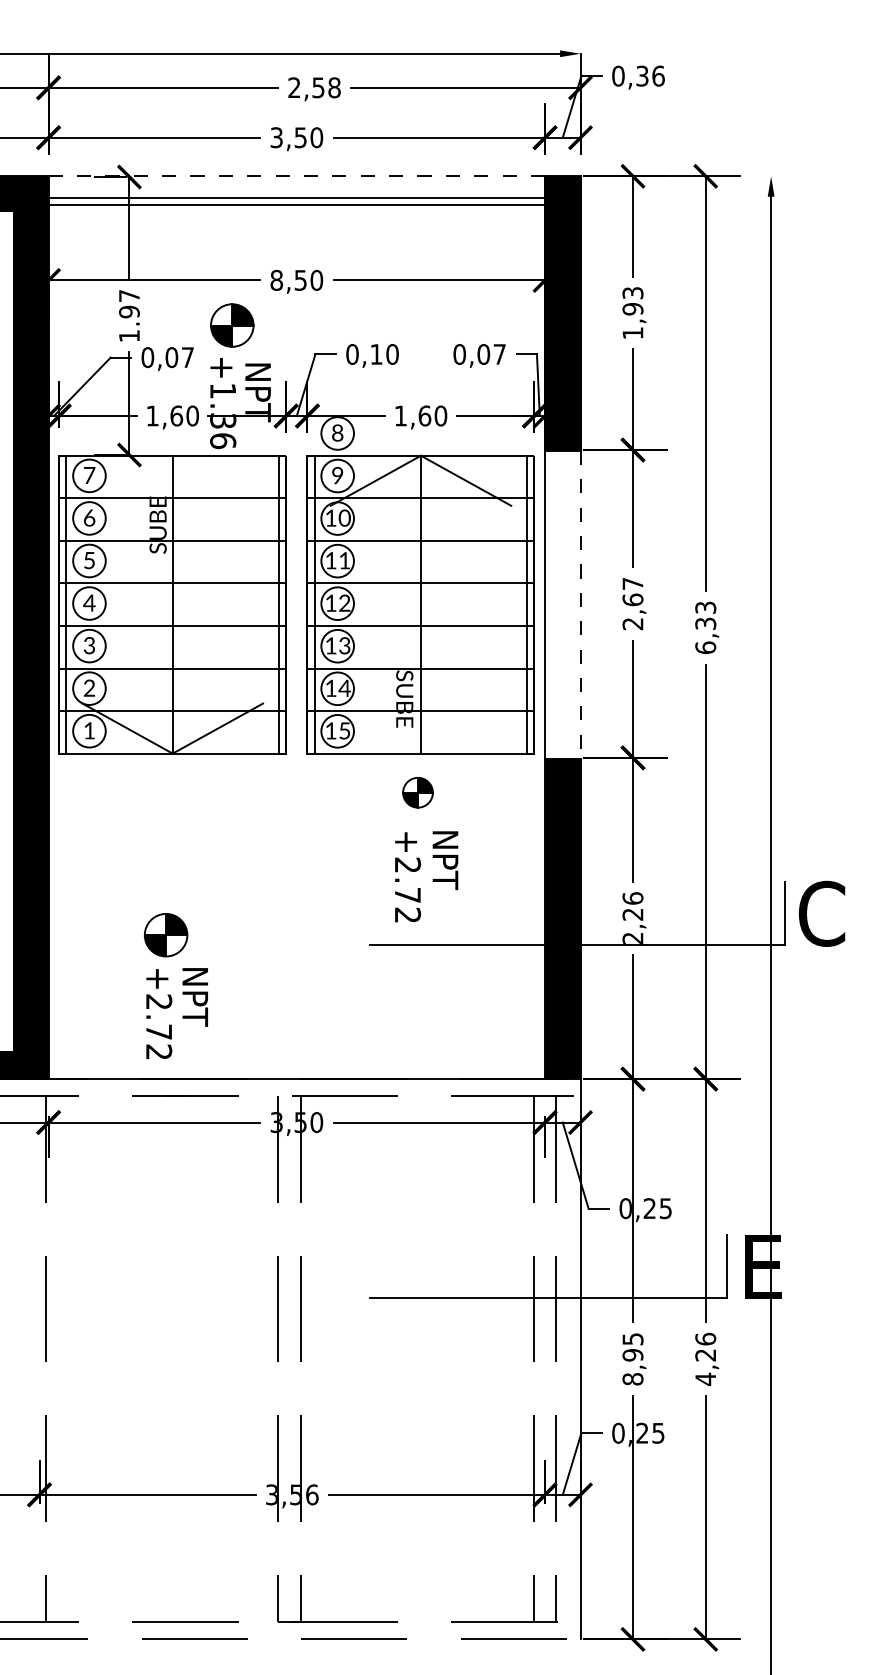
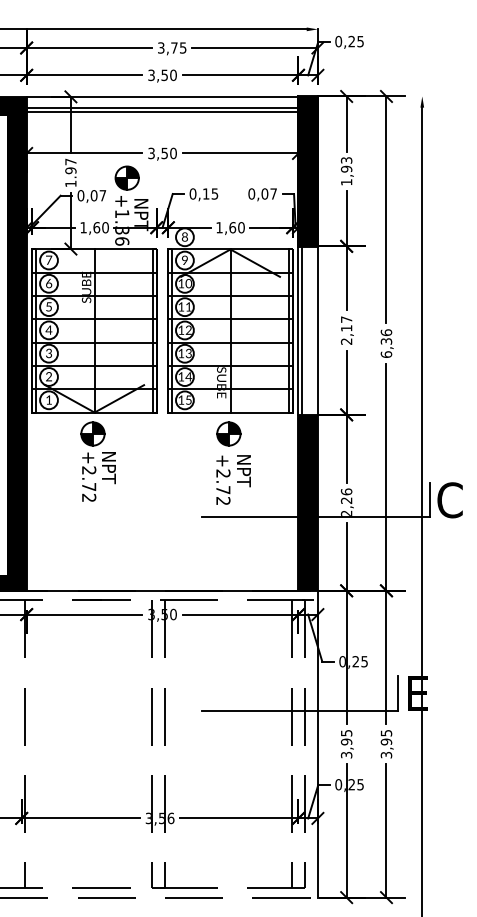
text: (651, 75) -> (356, 41), 0,36 -> 0,25
text: (314, 86) -> (172, 47), 2,58 -> 3,75
line: (296, 176) -> (162, 96), dashed -> solid
text: (276, 280) -> (151, 153), 8,50 -> 3,50
text: (391, 353) -> (214, 193), 0,10 -> 0,15
text: (632, 600) -> (346, 328), 2,67 -> 2,17
line: (552, 603) -> (302, 330), added
line: (579, 605) -> (317, 331), dashed -> solid
text: (705, 607) -> (386, 332), 6,33 -> 6,36
part: (417, 791) -> (228, 433), size x1.43
part: (174, 985) -> (97, 461), moved
text: (705, 1357) -> (386, 743), 4,26 -> 3,95
text: (632, 1378) -> (346, 754), 8,95 -> 3,95

